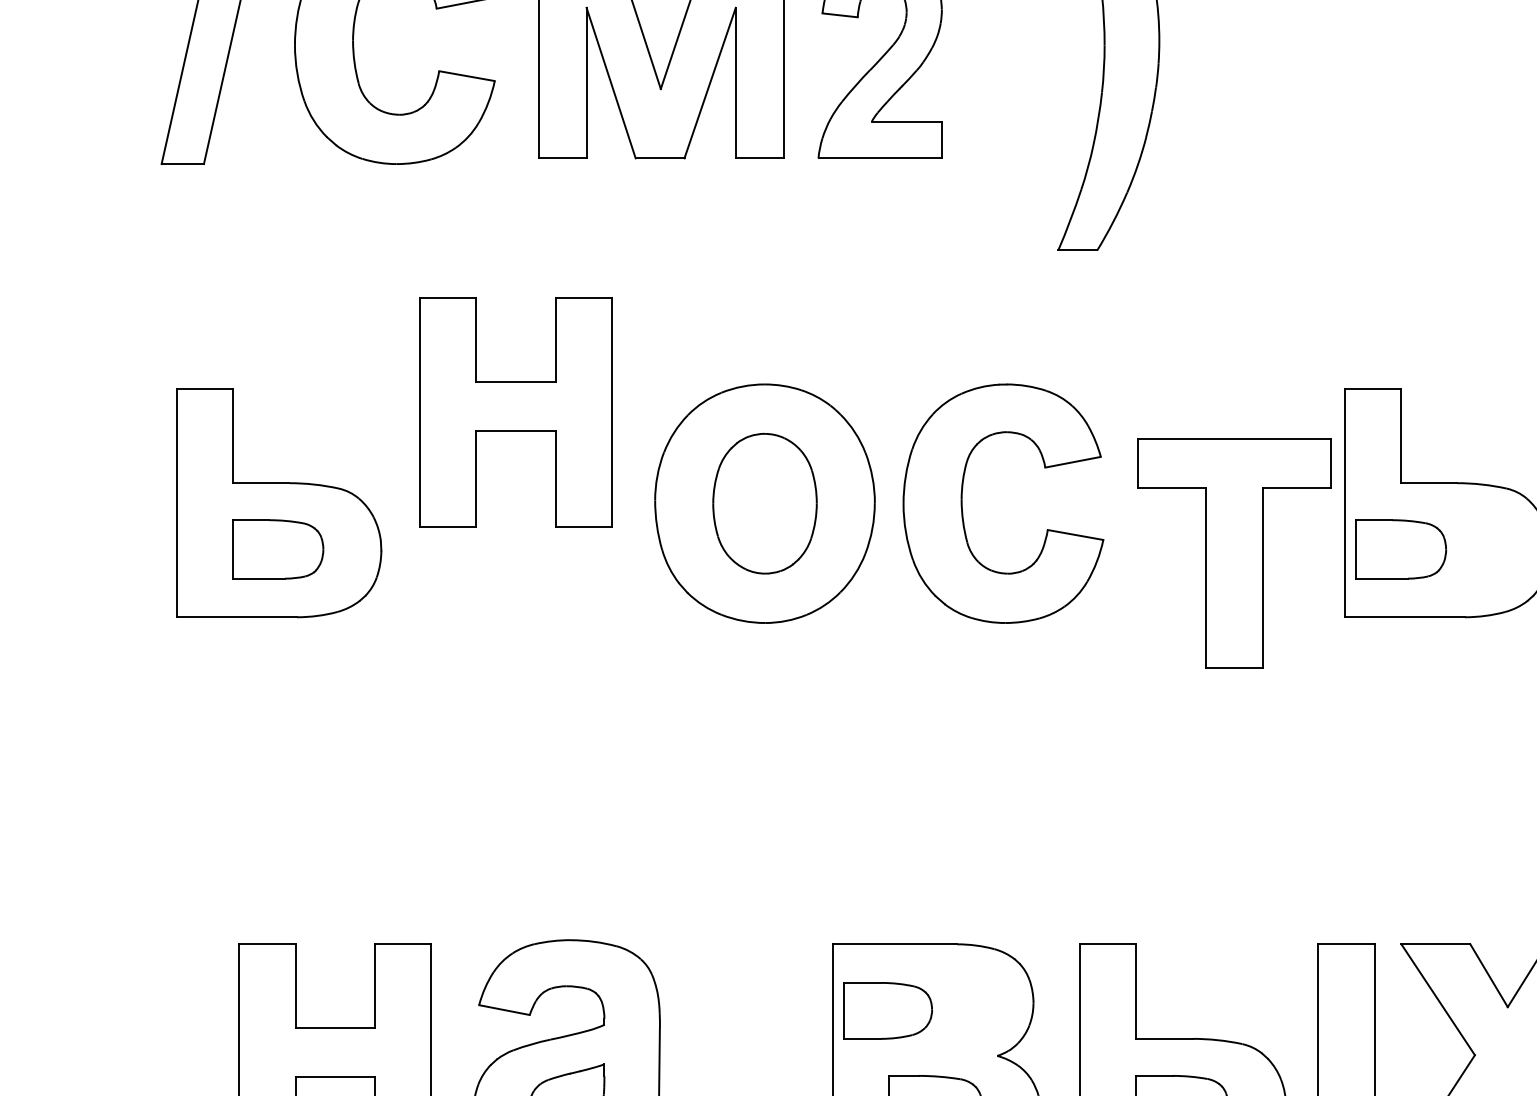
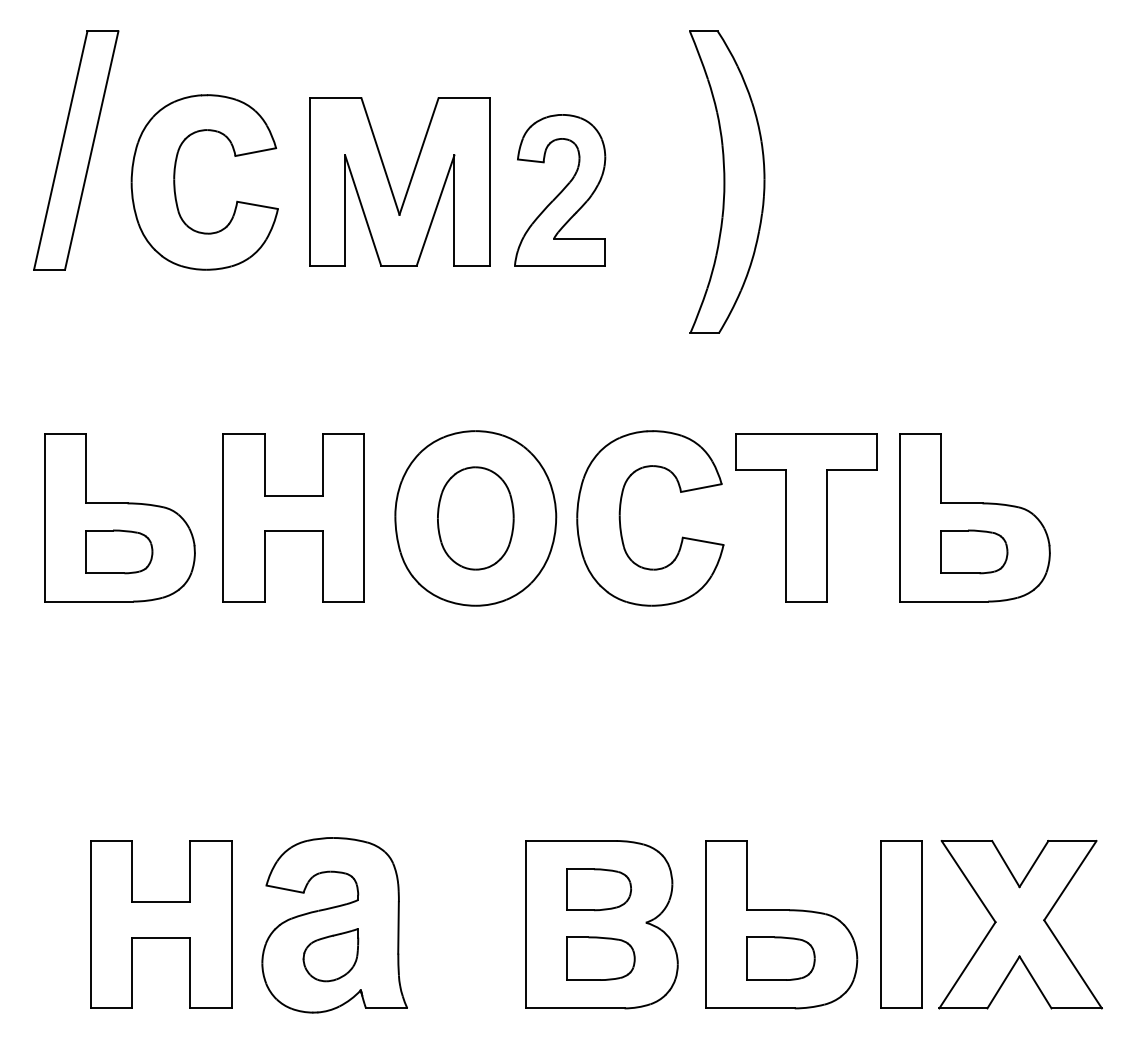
part: (516, 412) -> (293, 517), moved
part: (1401, 548) -> (974, 551), moved
part: (1234, 552) -> (806, 517), moved
part: (887, 1010) -> (598, 889), moved

